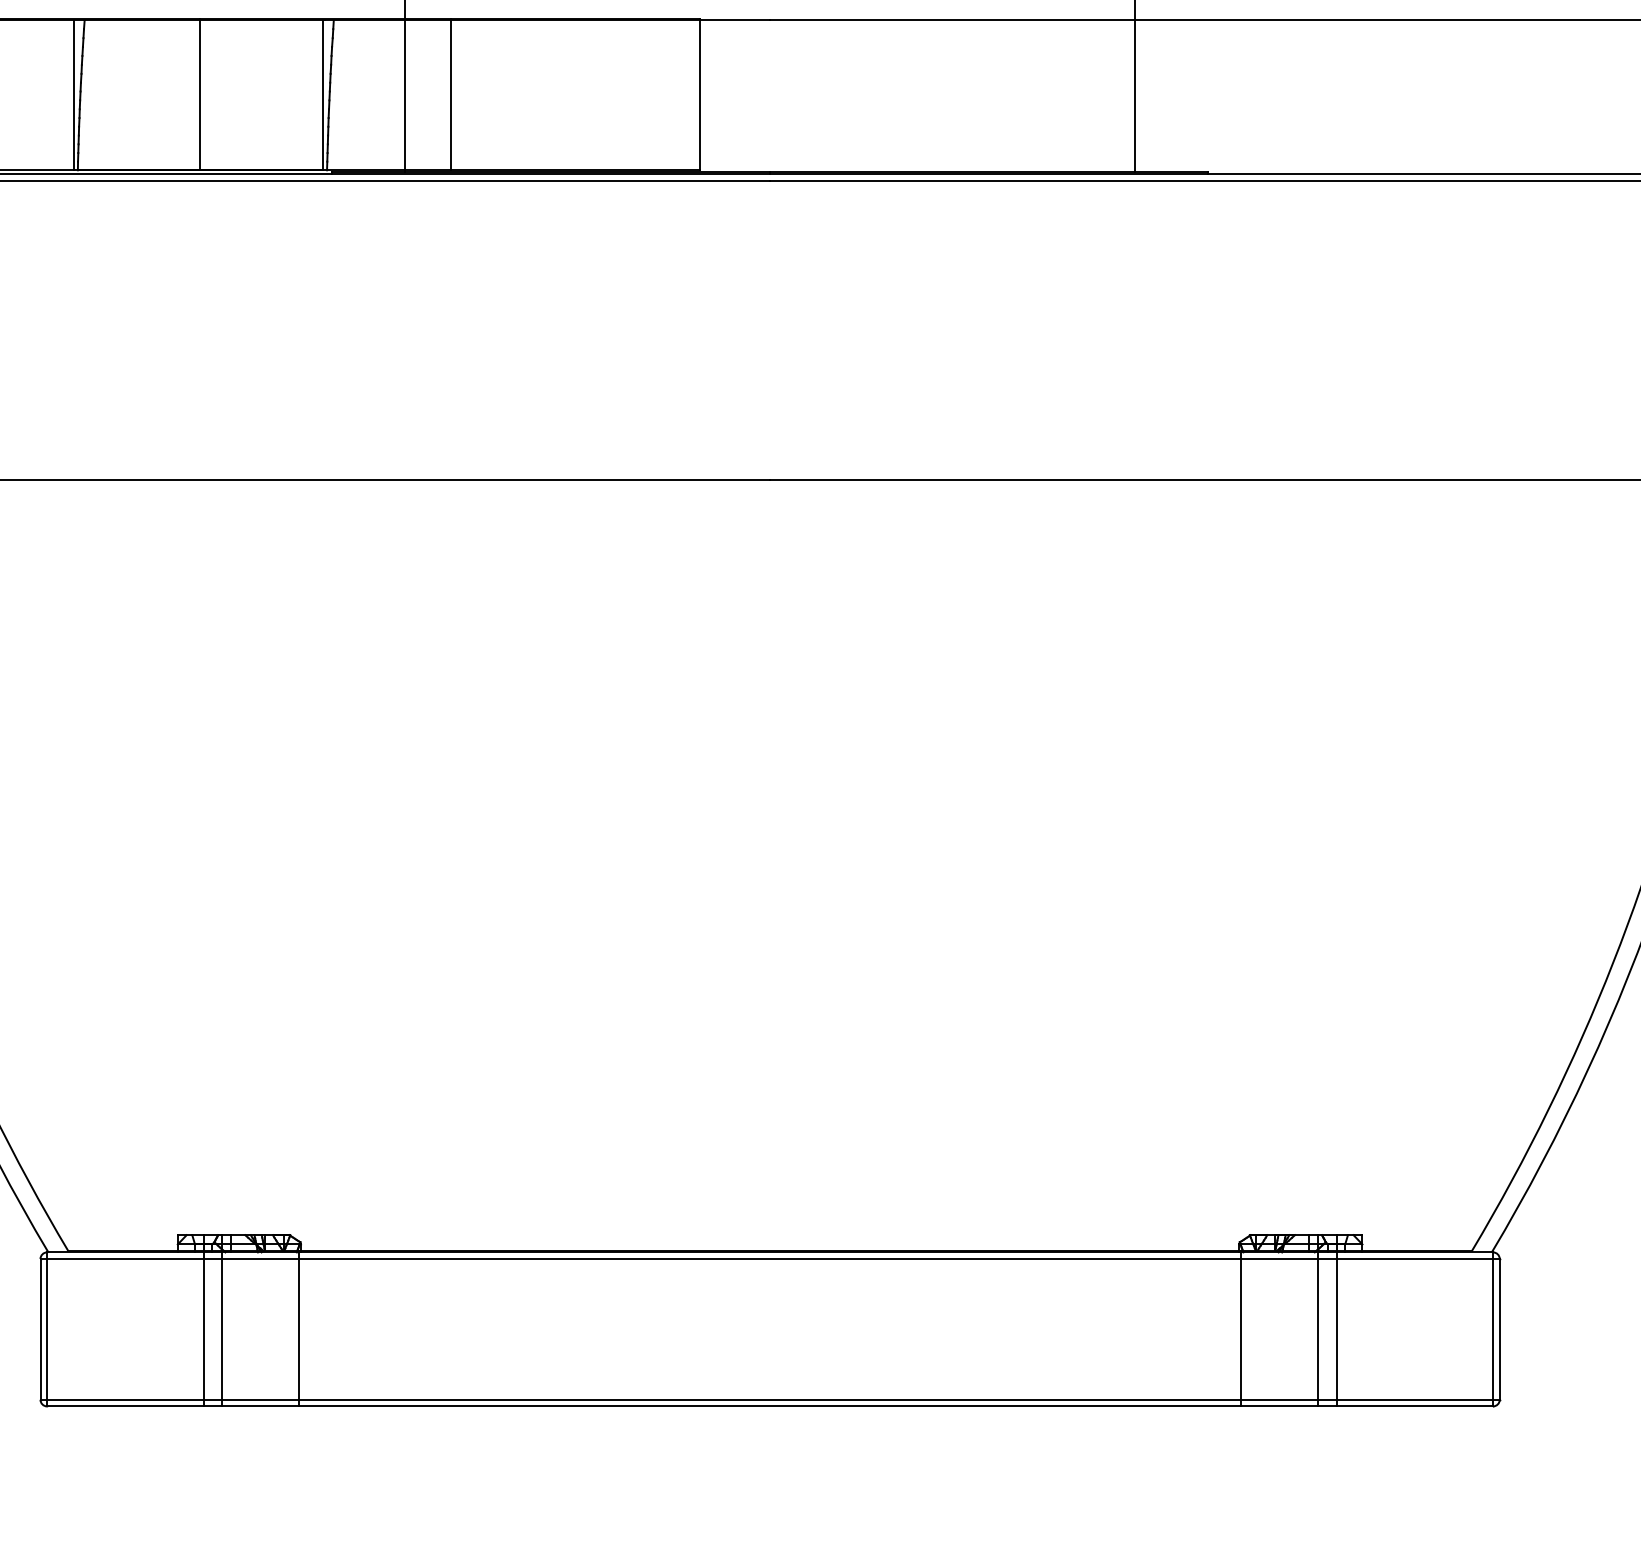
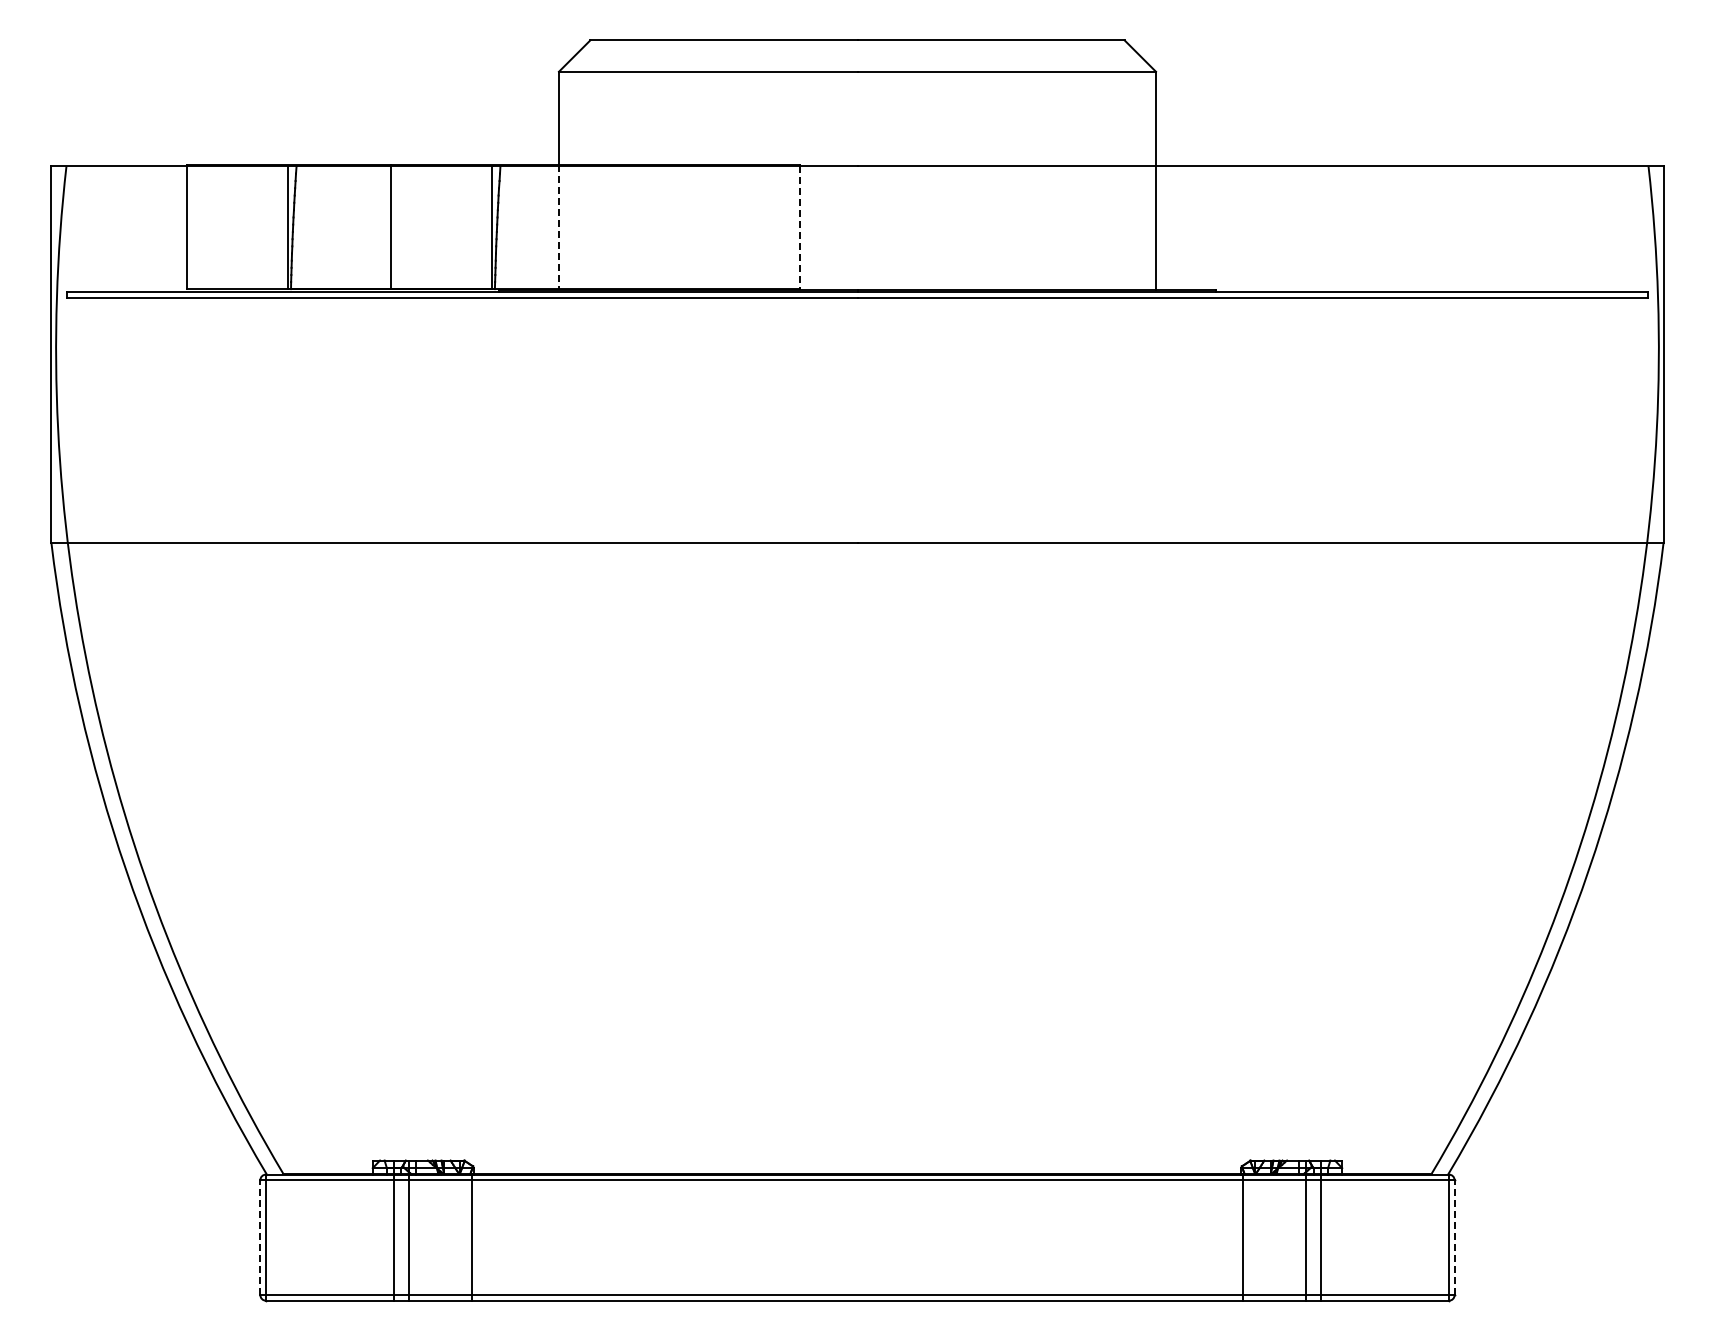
line: (451, 94) -> (596, 227), removed
line: (404, 96) -> (558, 228), solid -> dashed
line: (700, 96) -> (800, 228), solid -> dashed
line: (40, 1329) -> (260, 1237), solid -> dashed
line: (1499, 1329) -> (1454, 1237), solid -> dashed

